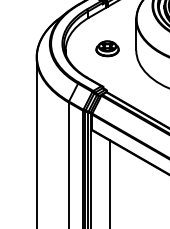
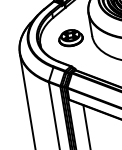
part: (107, 48) -> (70, 37), size x1.43

